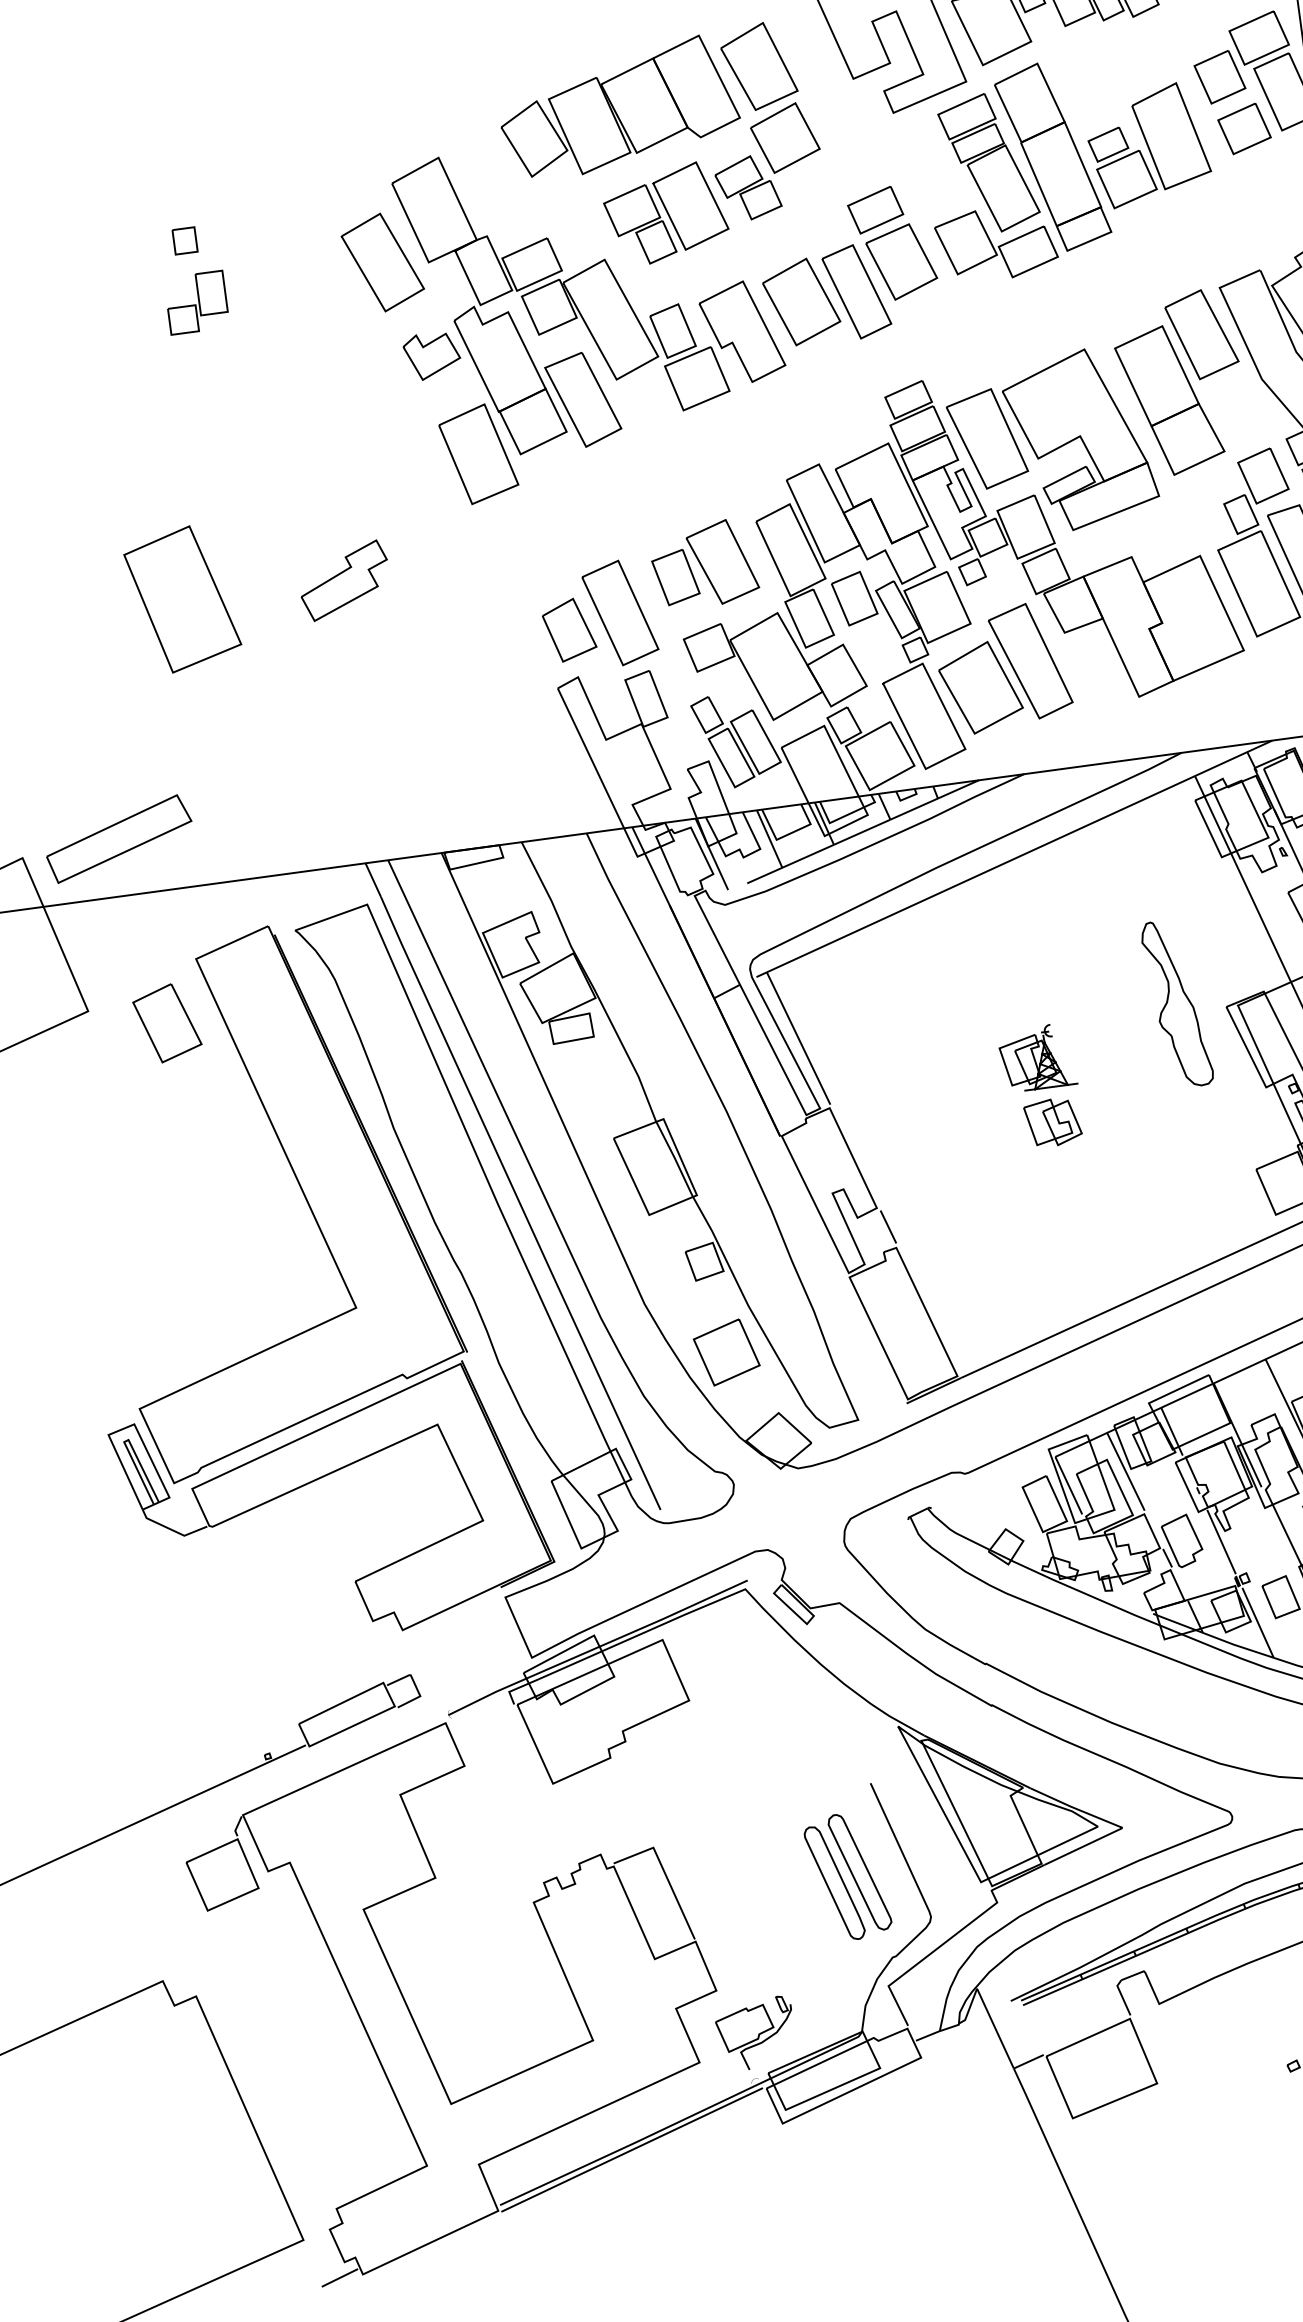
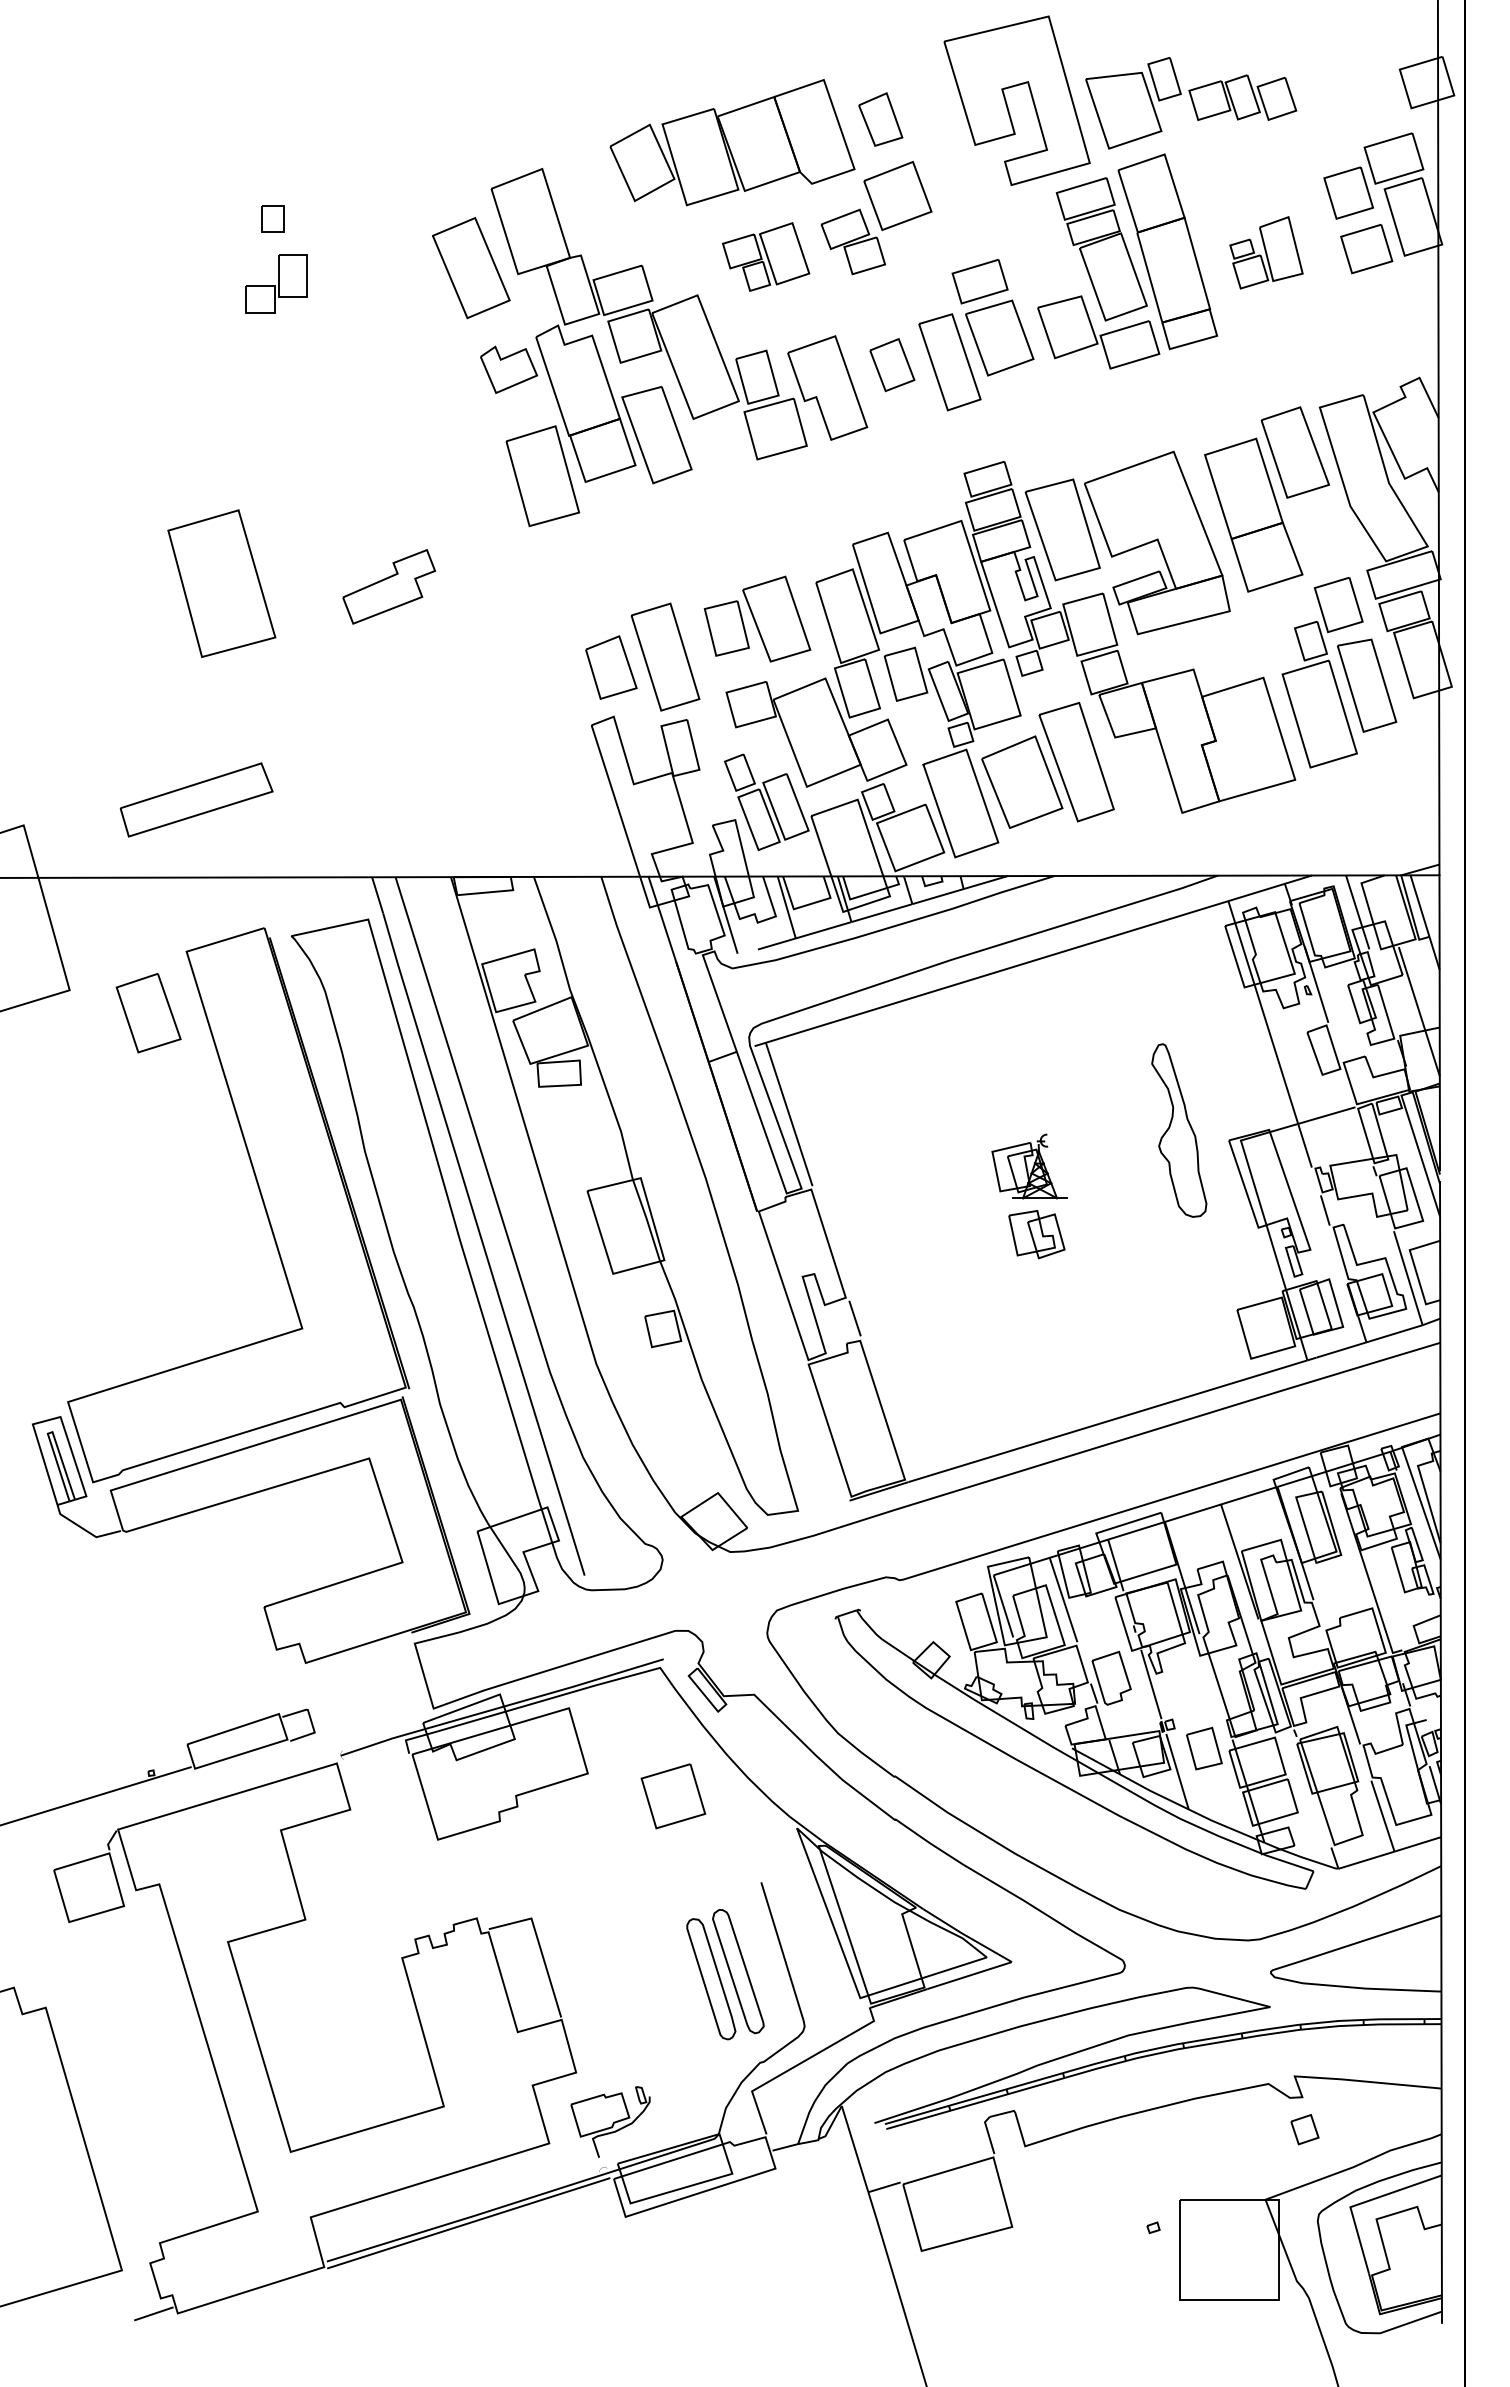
part: (758, 66) -> (880, 119), size x0.6
part: (1148, 145) -> (1266, 252), size x0.6
part: (665, 213) -> (765, 256), size x0.7
part: (801, 301) -> (892, 364), size x0.6
part: (118, 838) -> (196, 799), moved
part: (726, 1352) -> (673, 1796), moved

